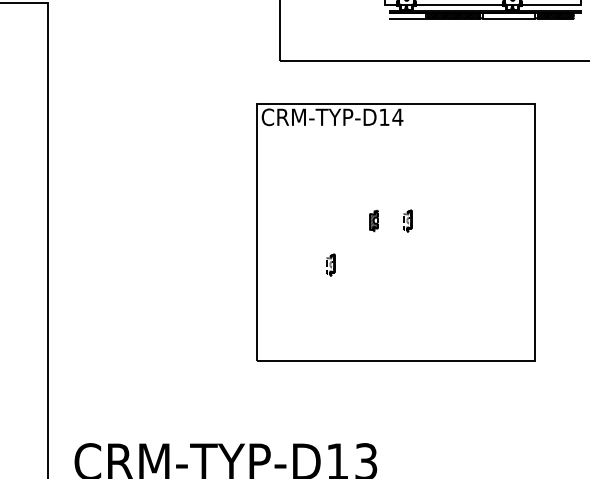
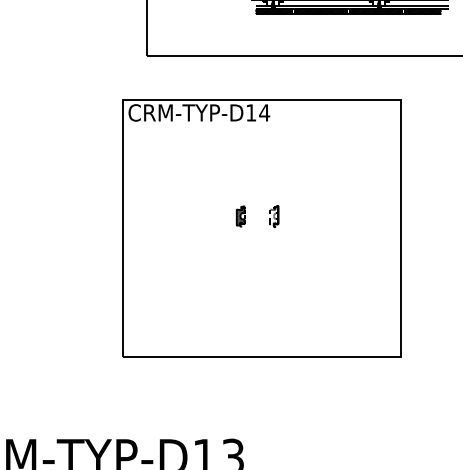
hatch: (406, 15) -> (273, 11), added
hatch: (508, 15) -> (375, 11), added
part: (330, 264) -> (197, 260), removed

